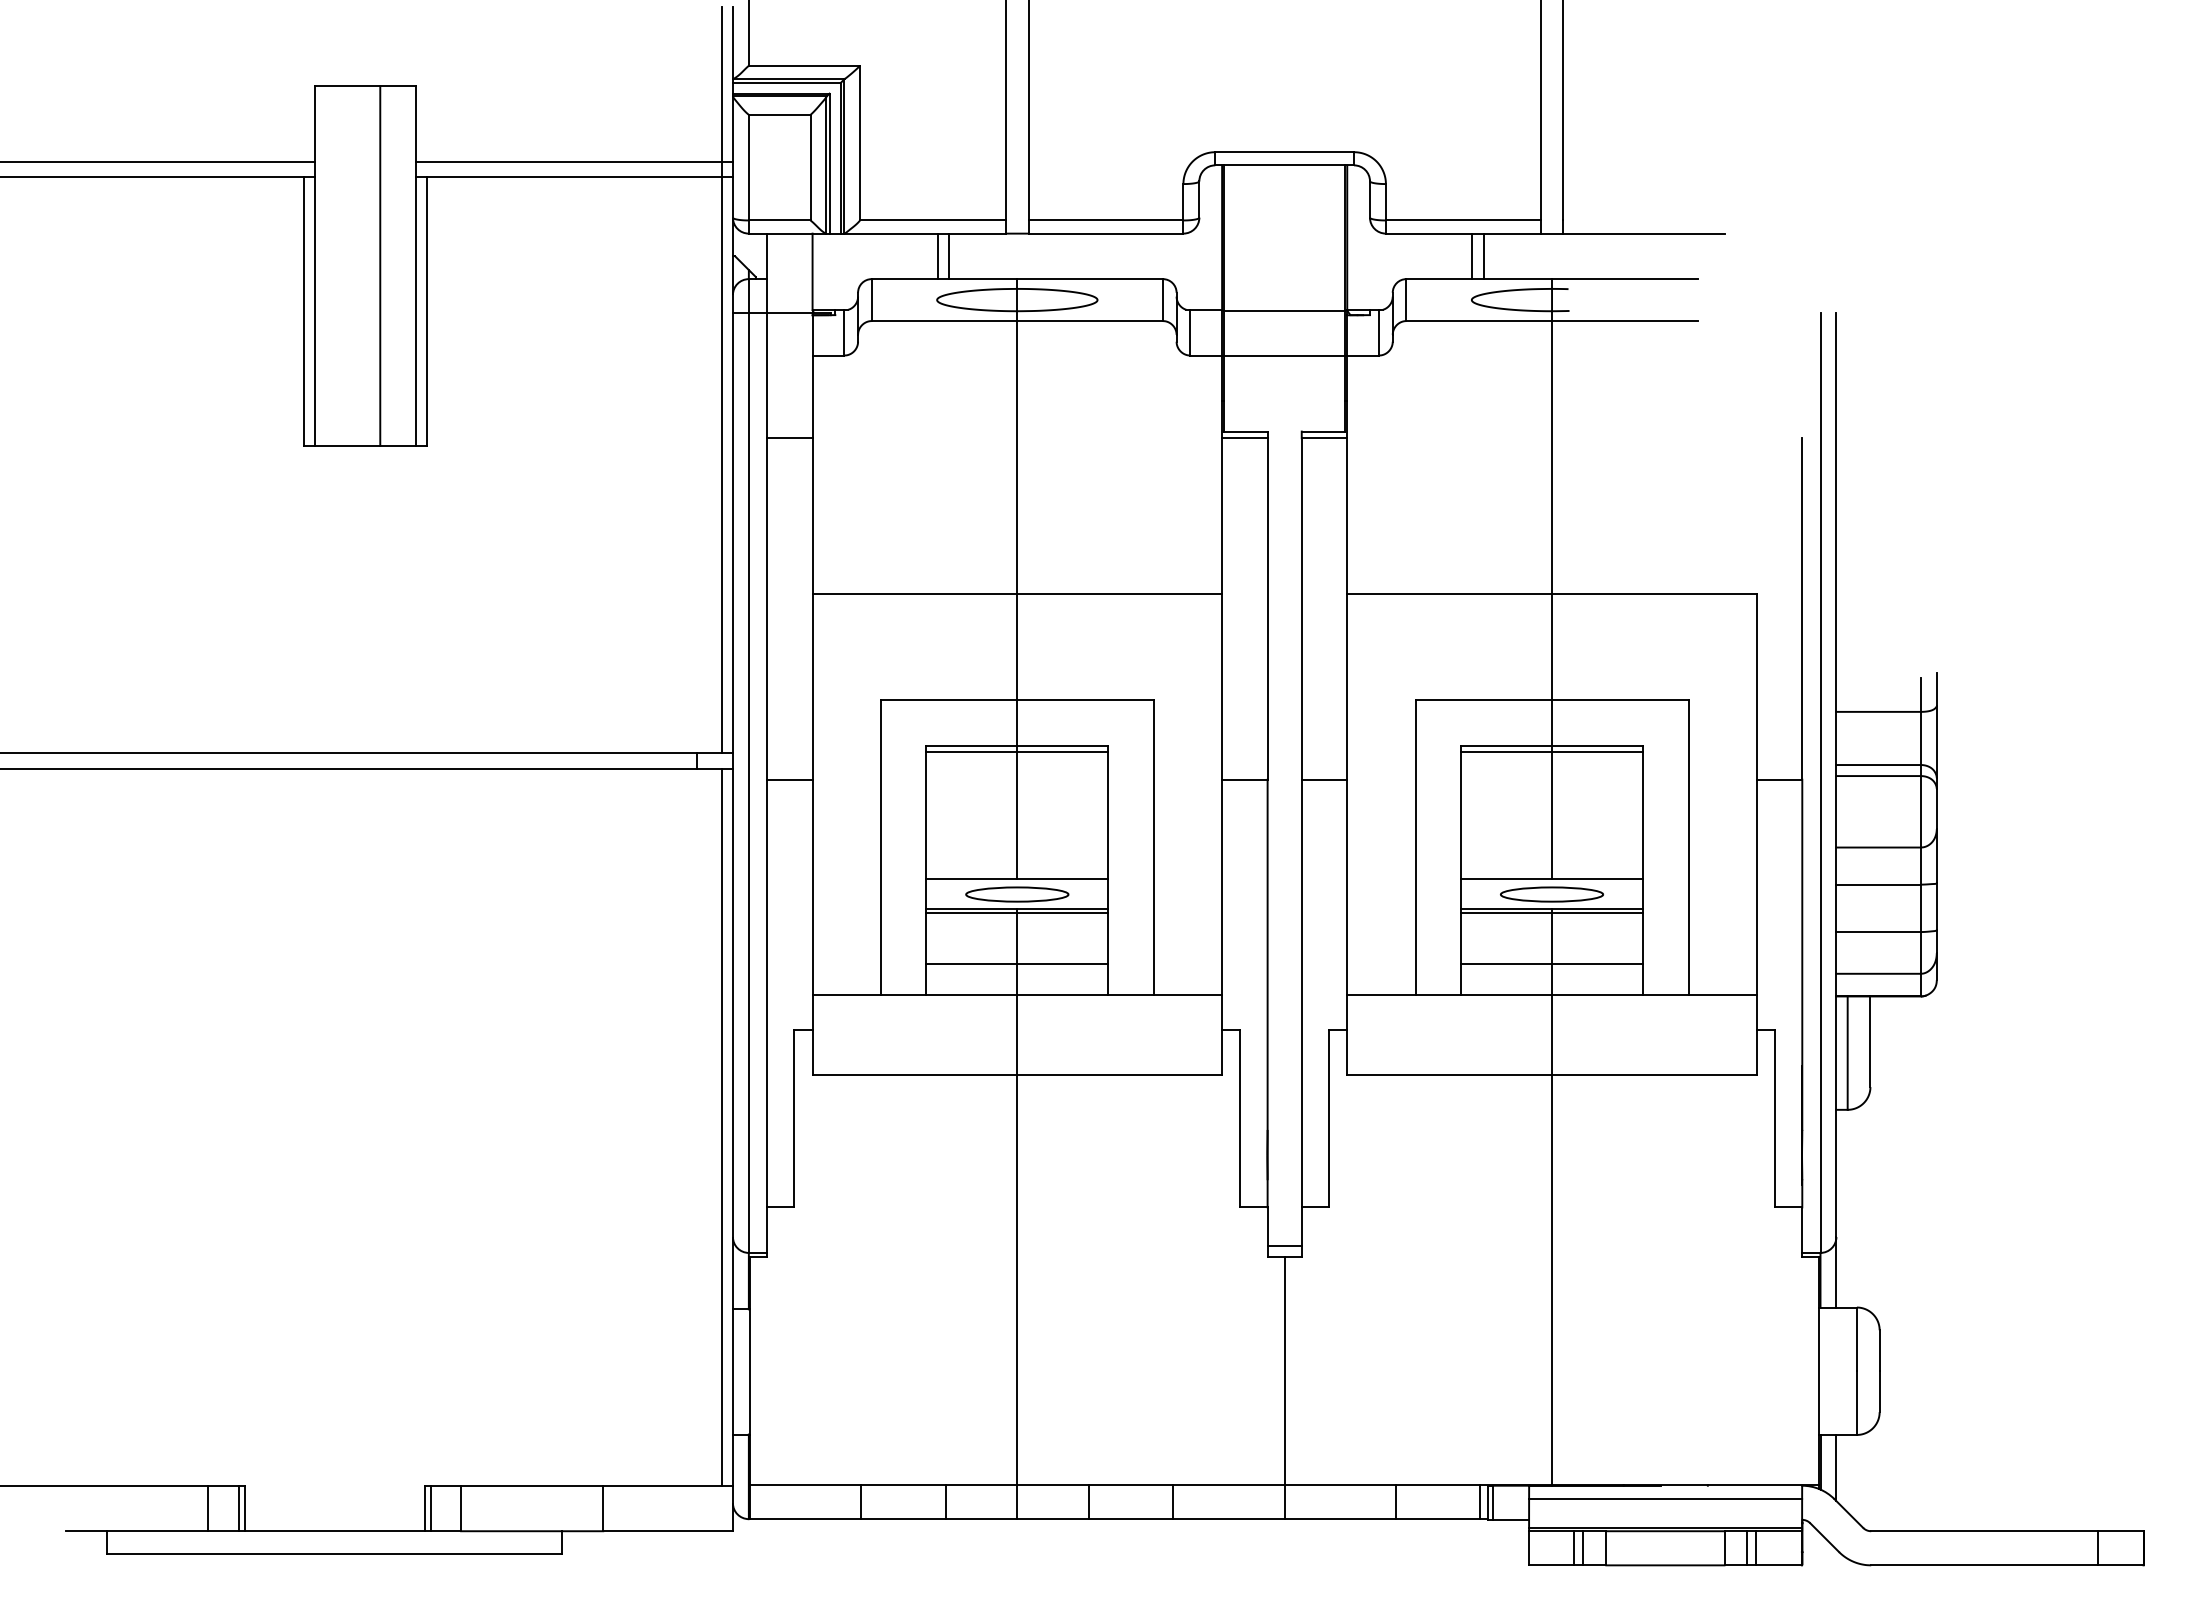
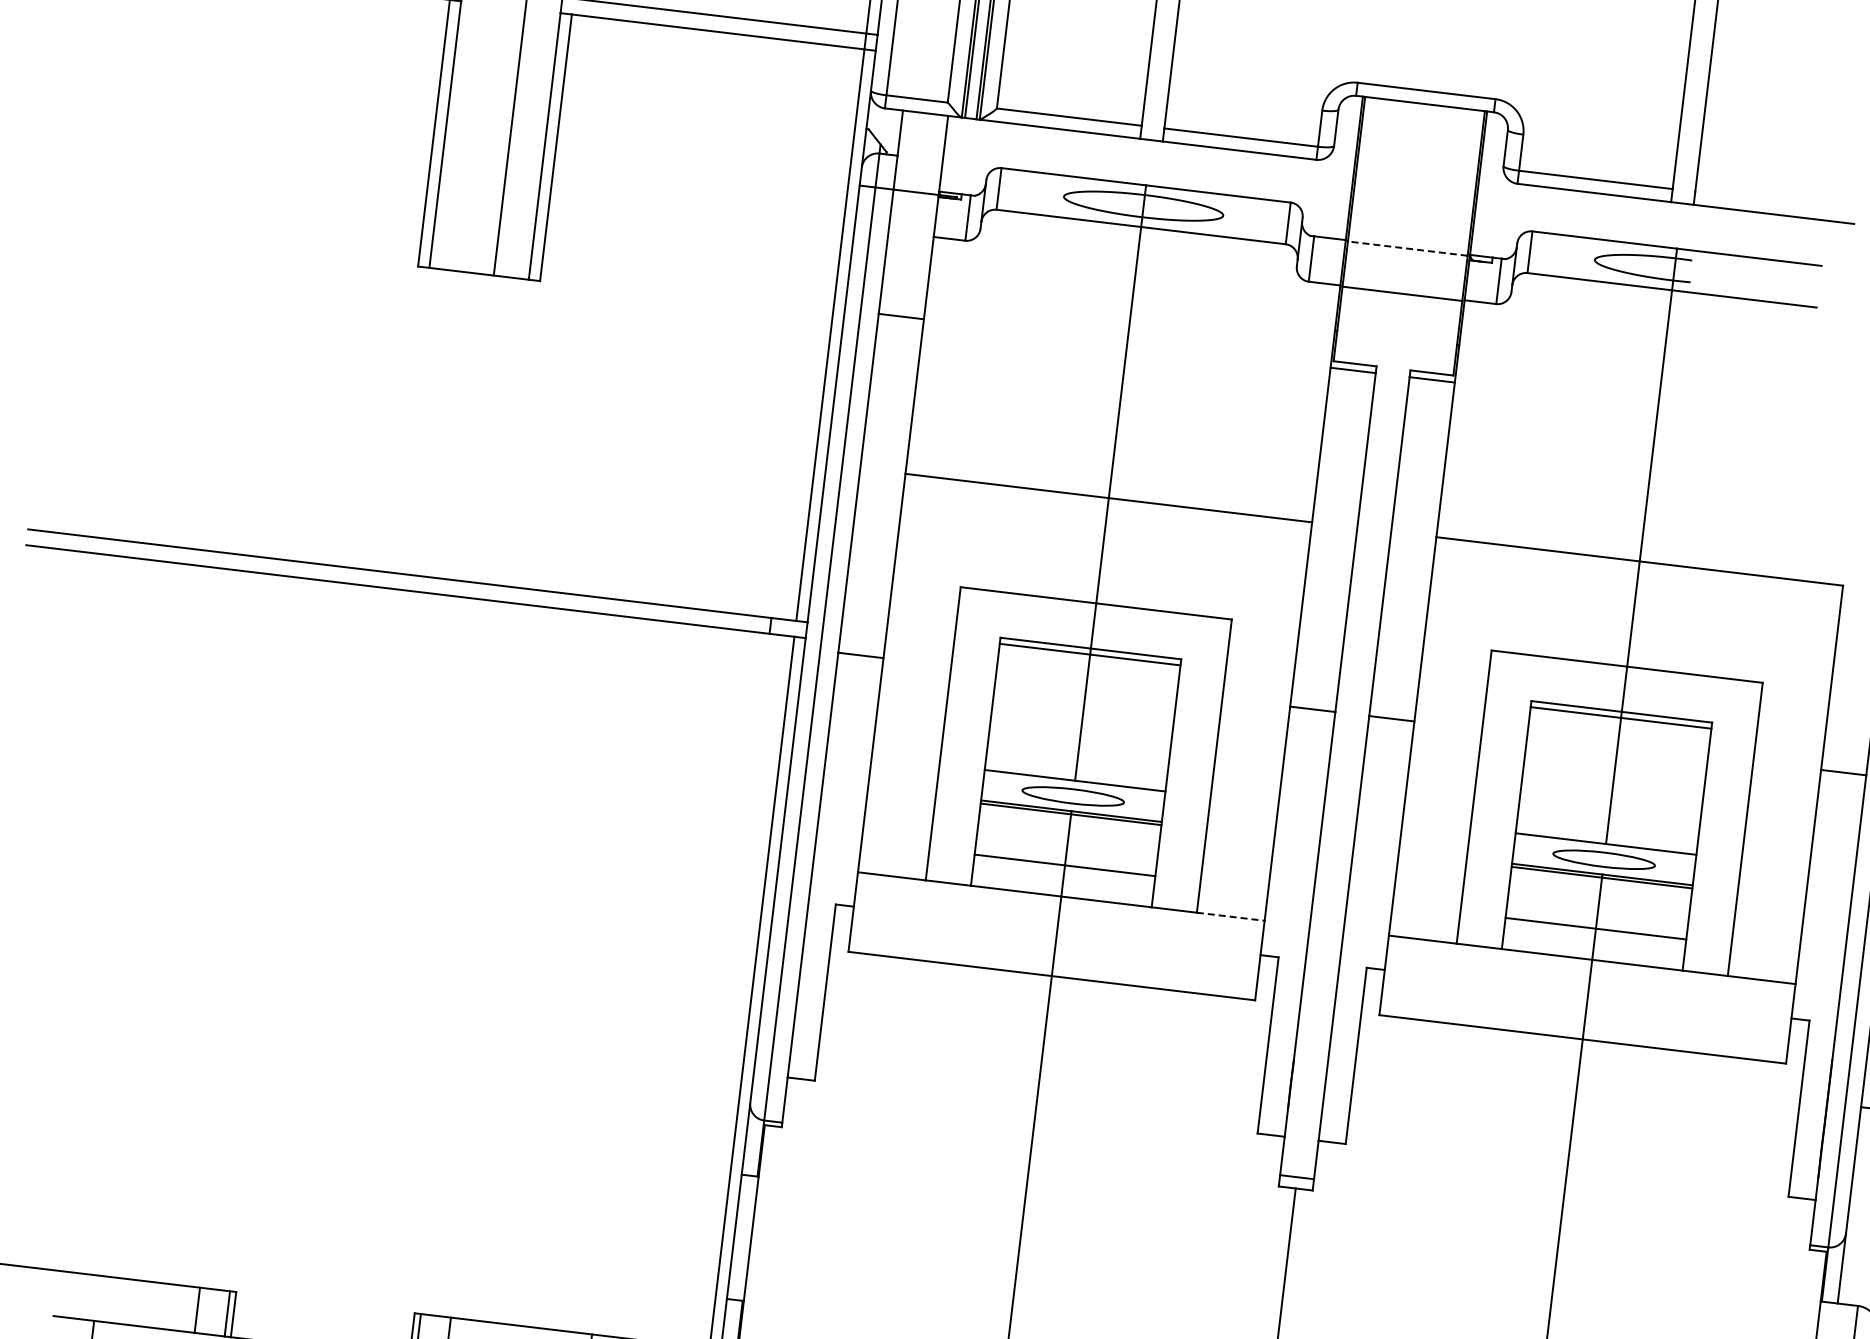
line: (937, 256) -> (1069, 153), removed
line: (949, 256) -> (1081, 154), removed
line: (1472, 256) -> (1600, 216), removed
line: (1483, 256) -> (1611, 218), removed
line: (1284, 310) -> (1407, 248), solid -> dashed
line: (1188, 995) -> (1231, 916), solid -> dashed

